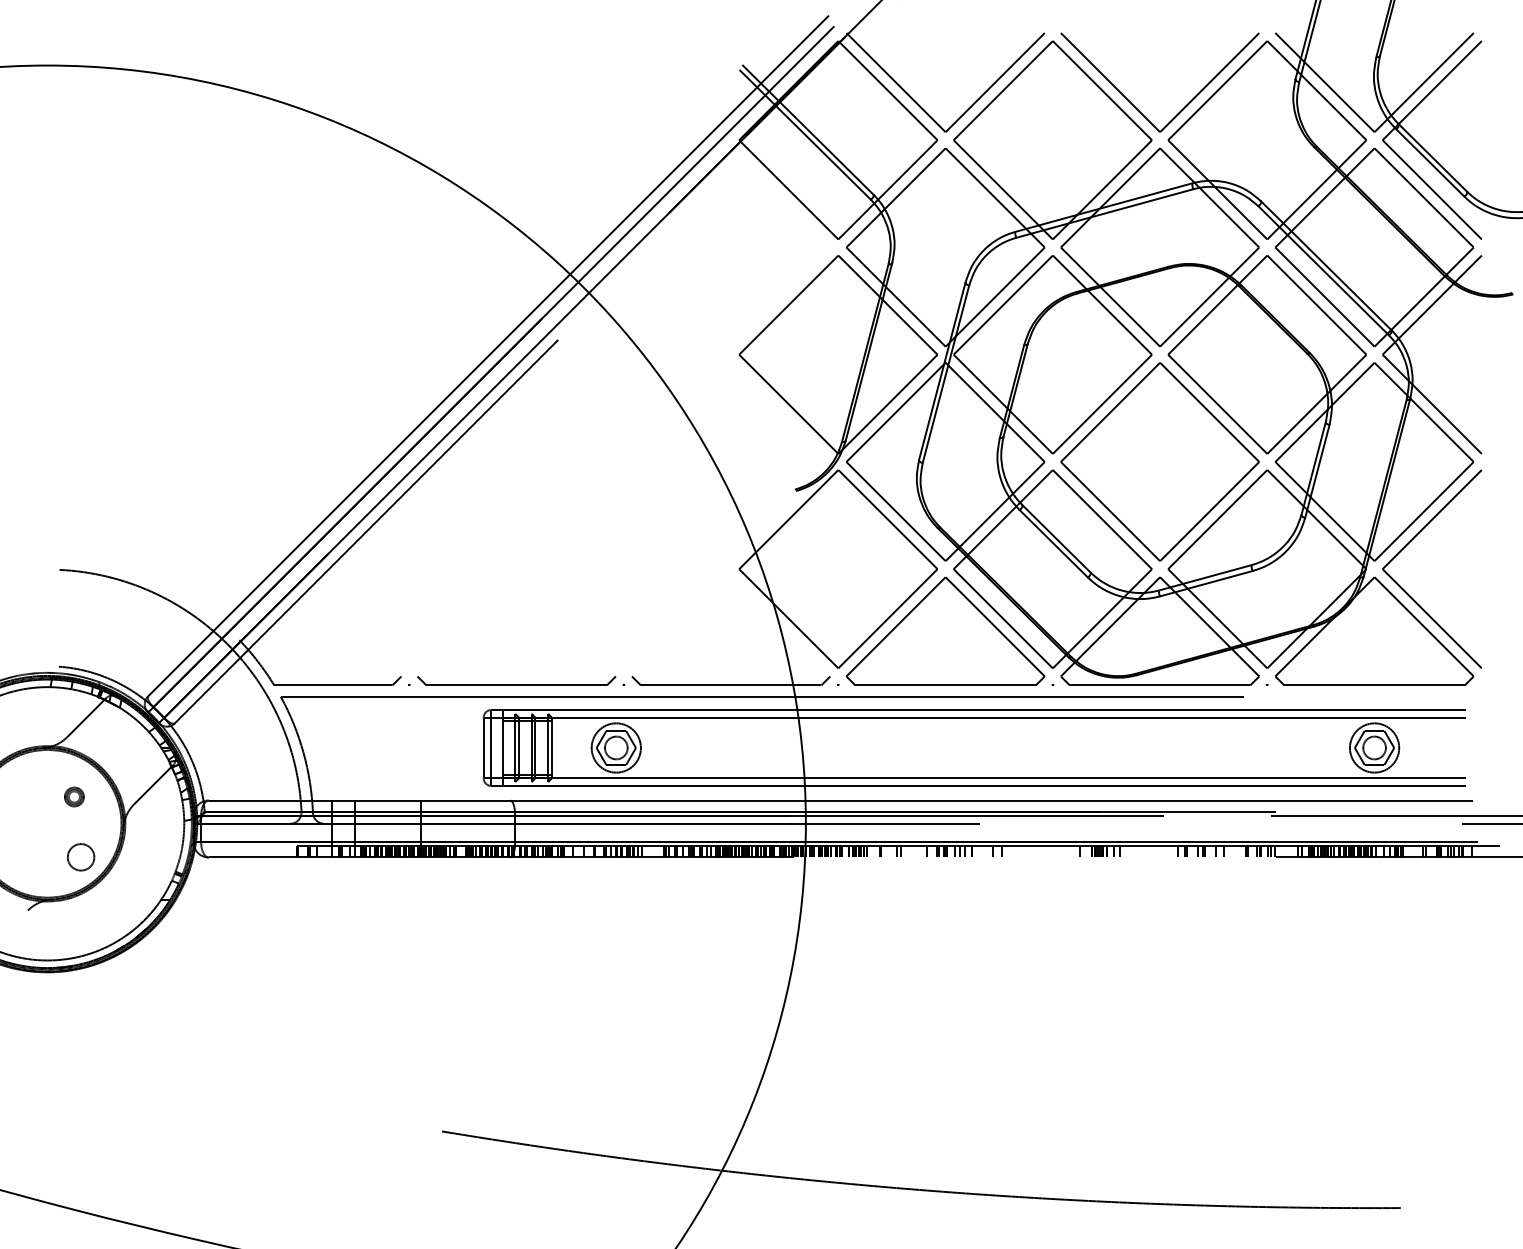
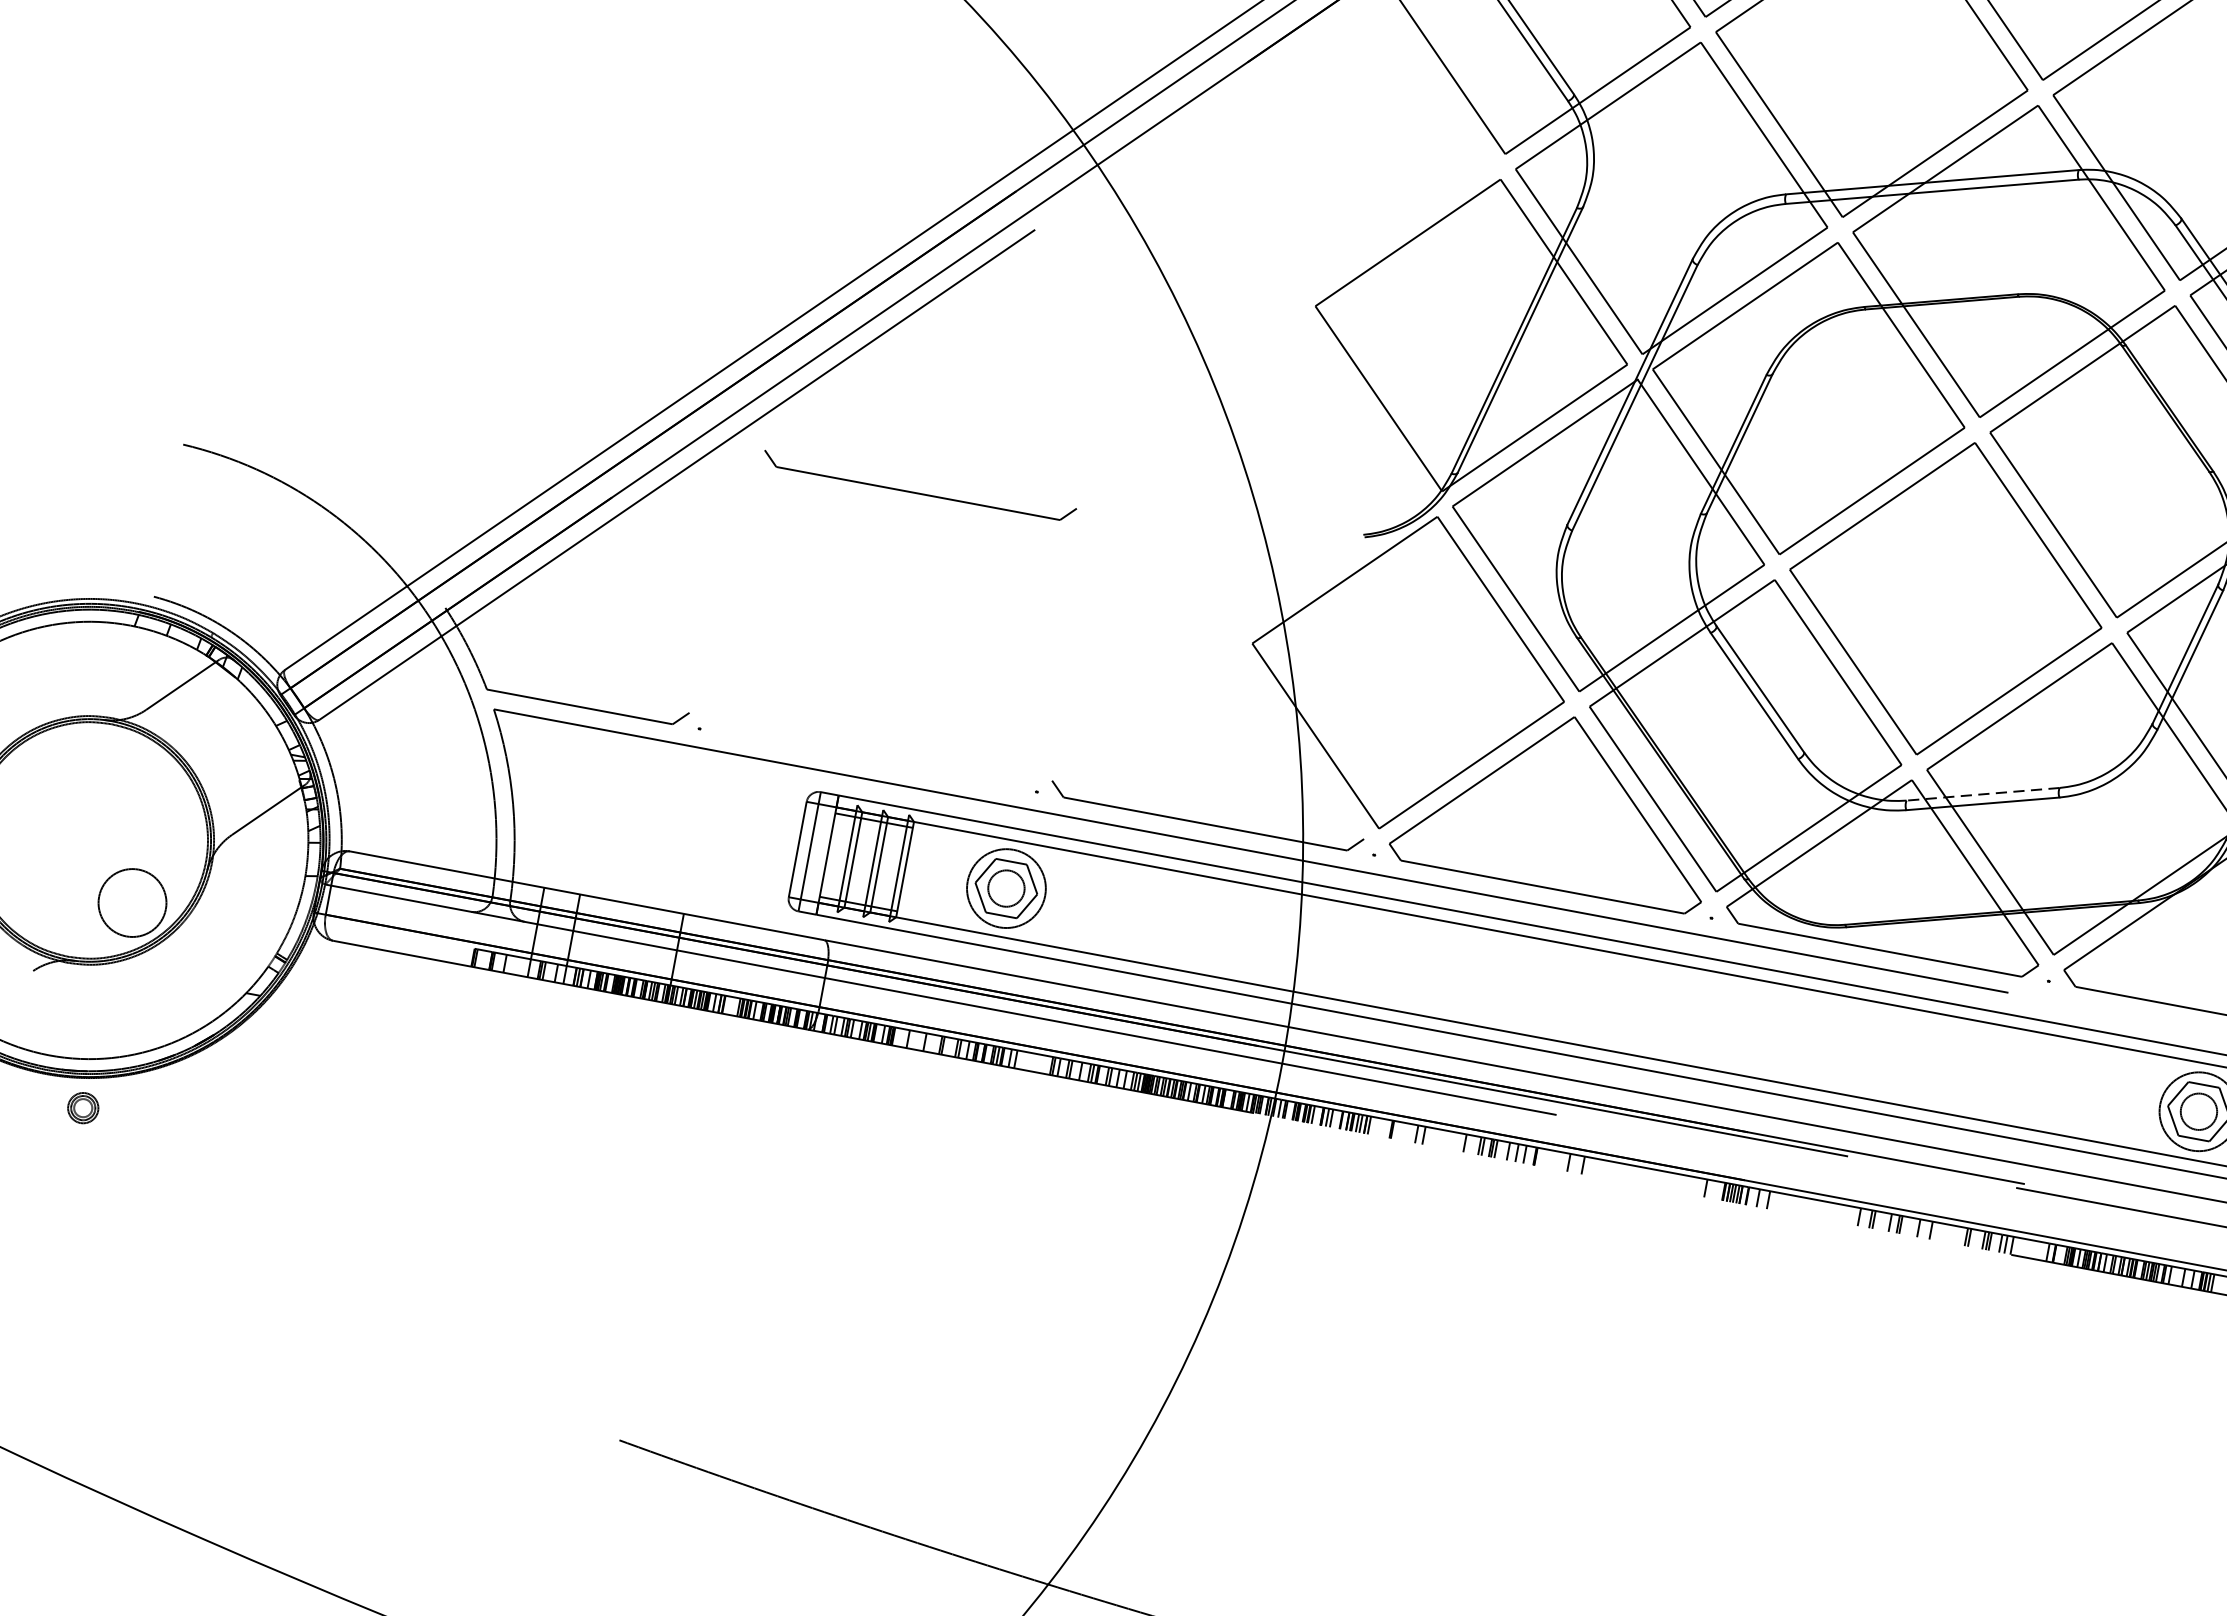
line: (1205, 577) -> (1983, 793), solid -> dashed
part: (516, 680) -> (919, 485), moved
part: (74, 796) -> (83, 1107), moved
circle: (80, 857) -> (131, 903), size x1.6

